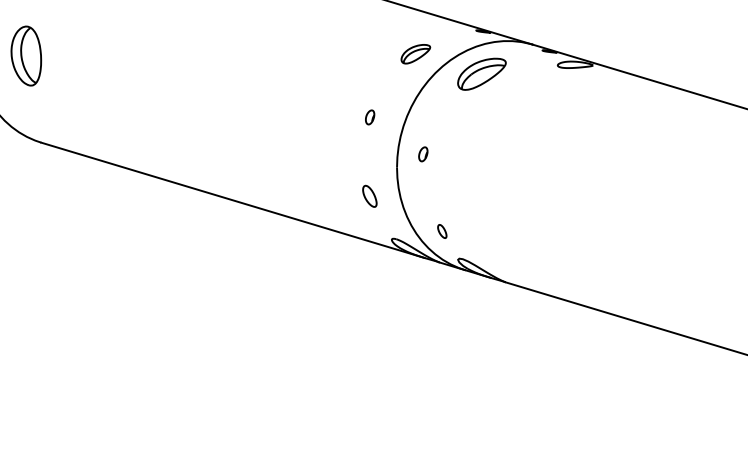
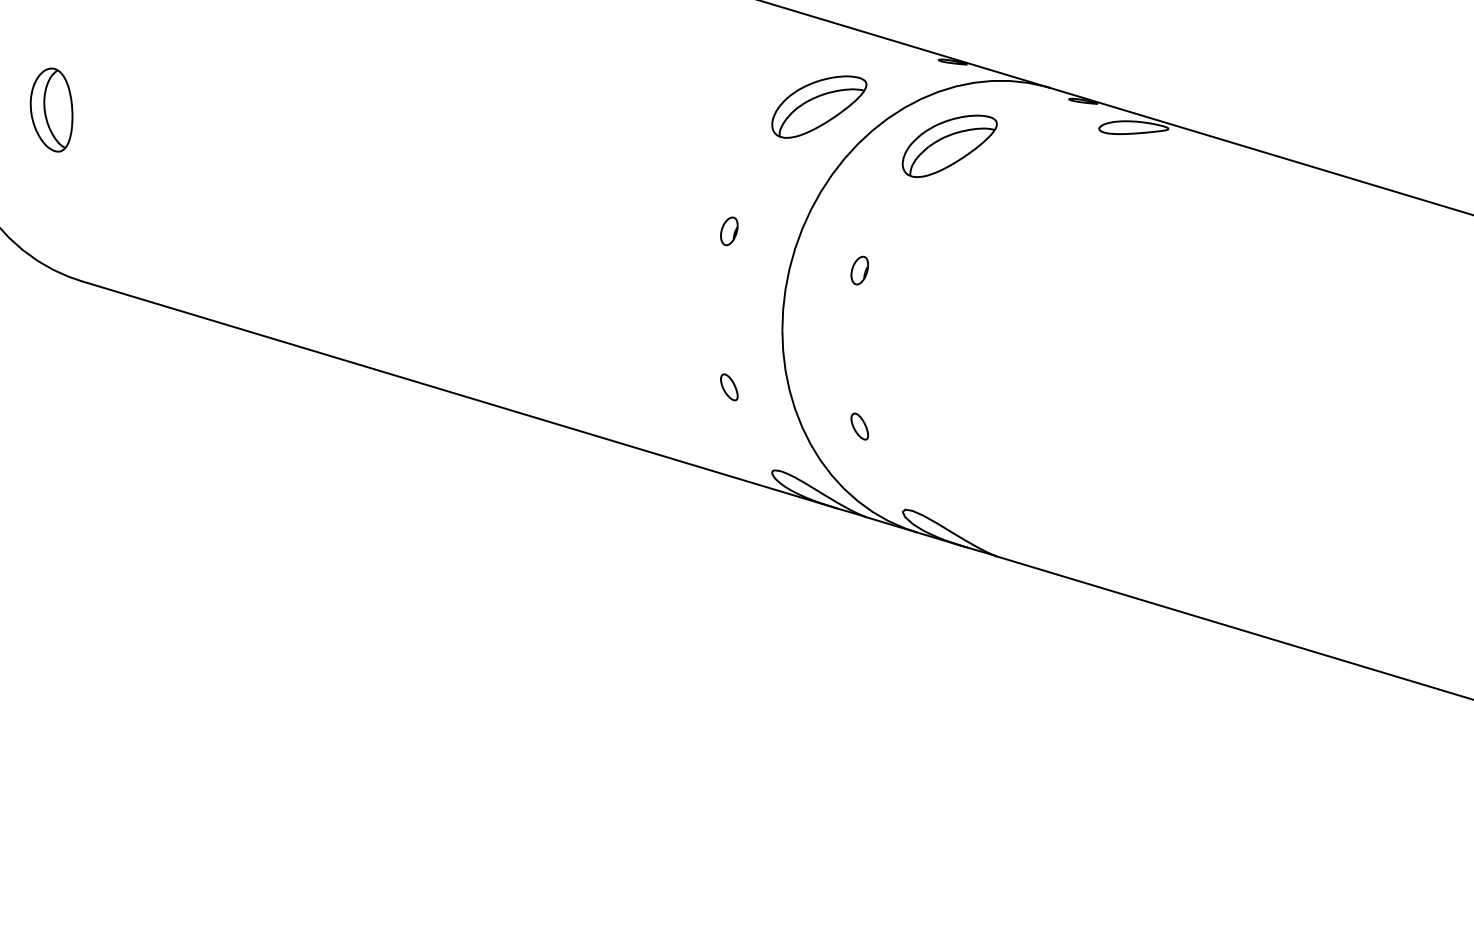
part: (415, 53) -> (818, 105), size x1.67
part: (25, 55) -> (50, 109), size x0.71
part: (423, 154) -> (860, 270), moved
part: (370, 196) -> (730, 387), size x0.62
part: (442, 231) -> (860, 426), moved

